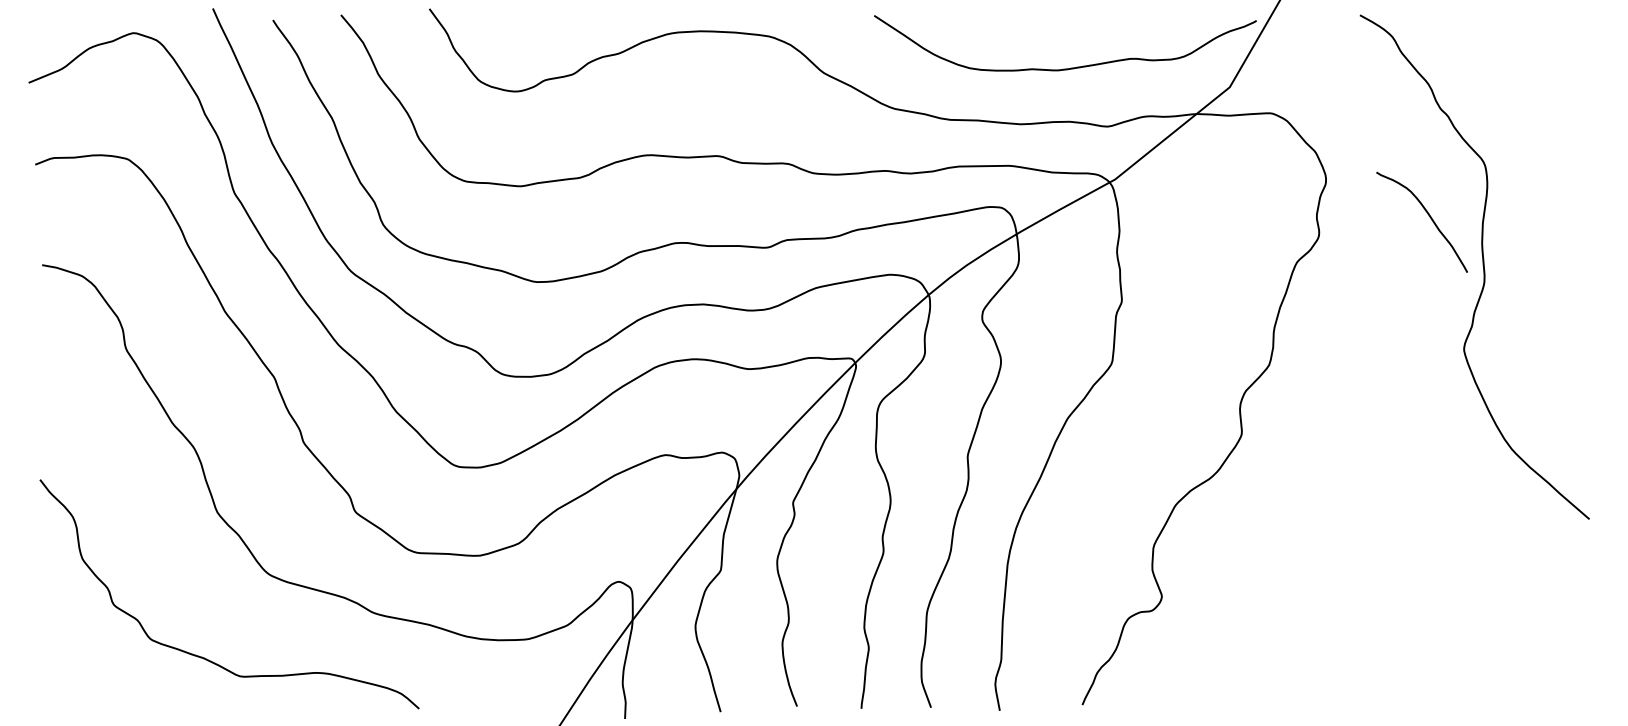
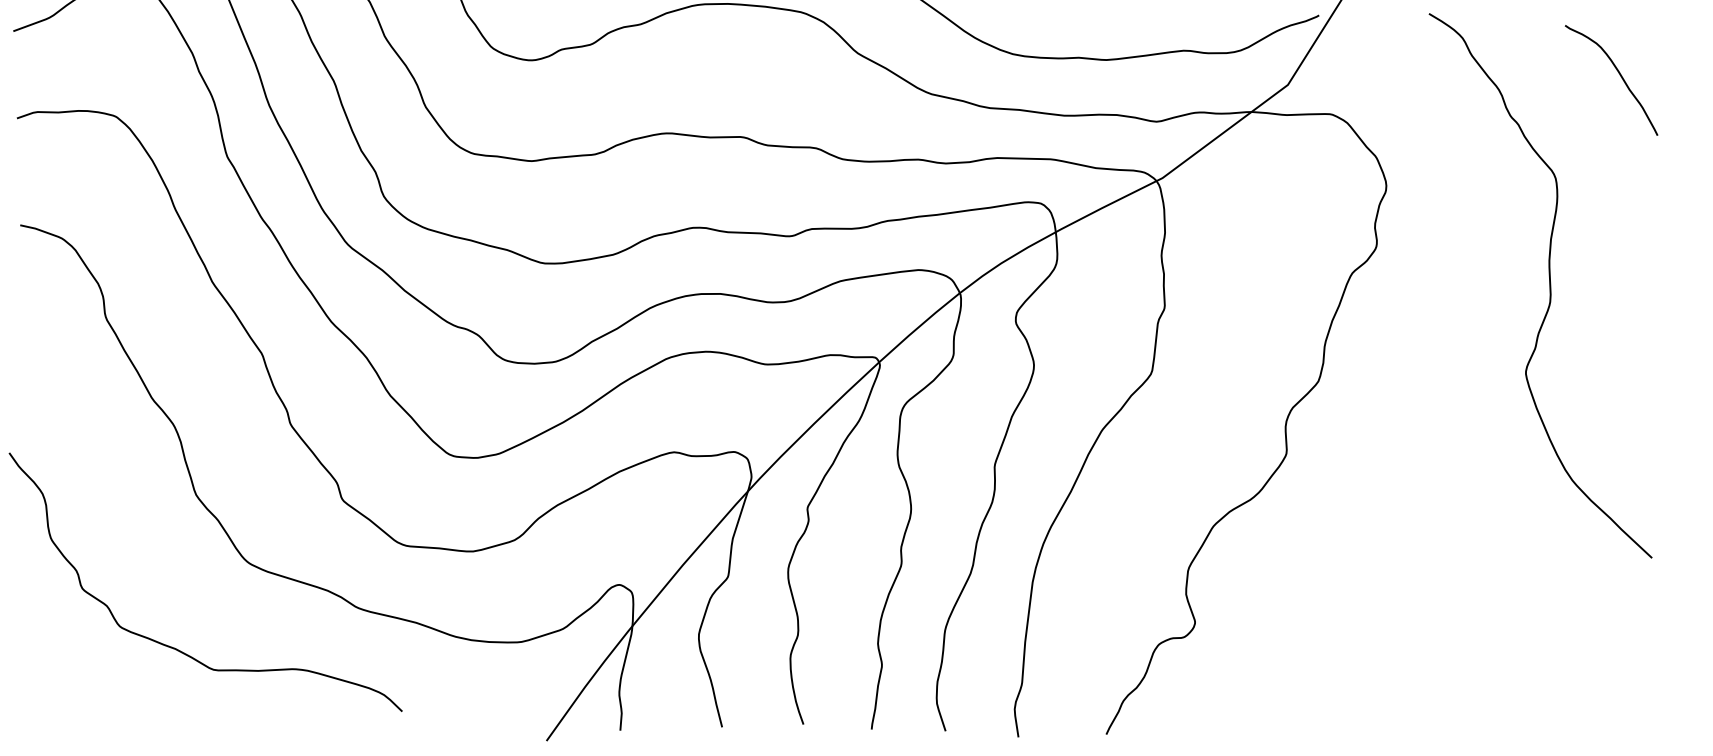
curve: (1429, 217) -> (1619, 75), moved

